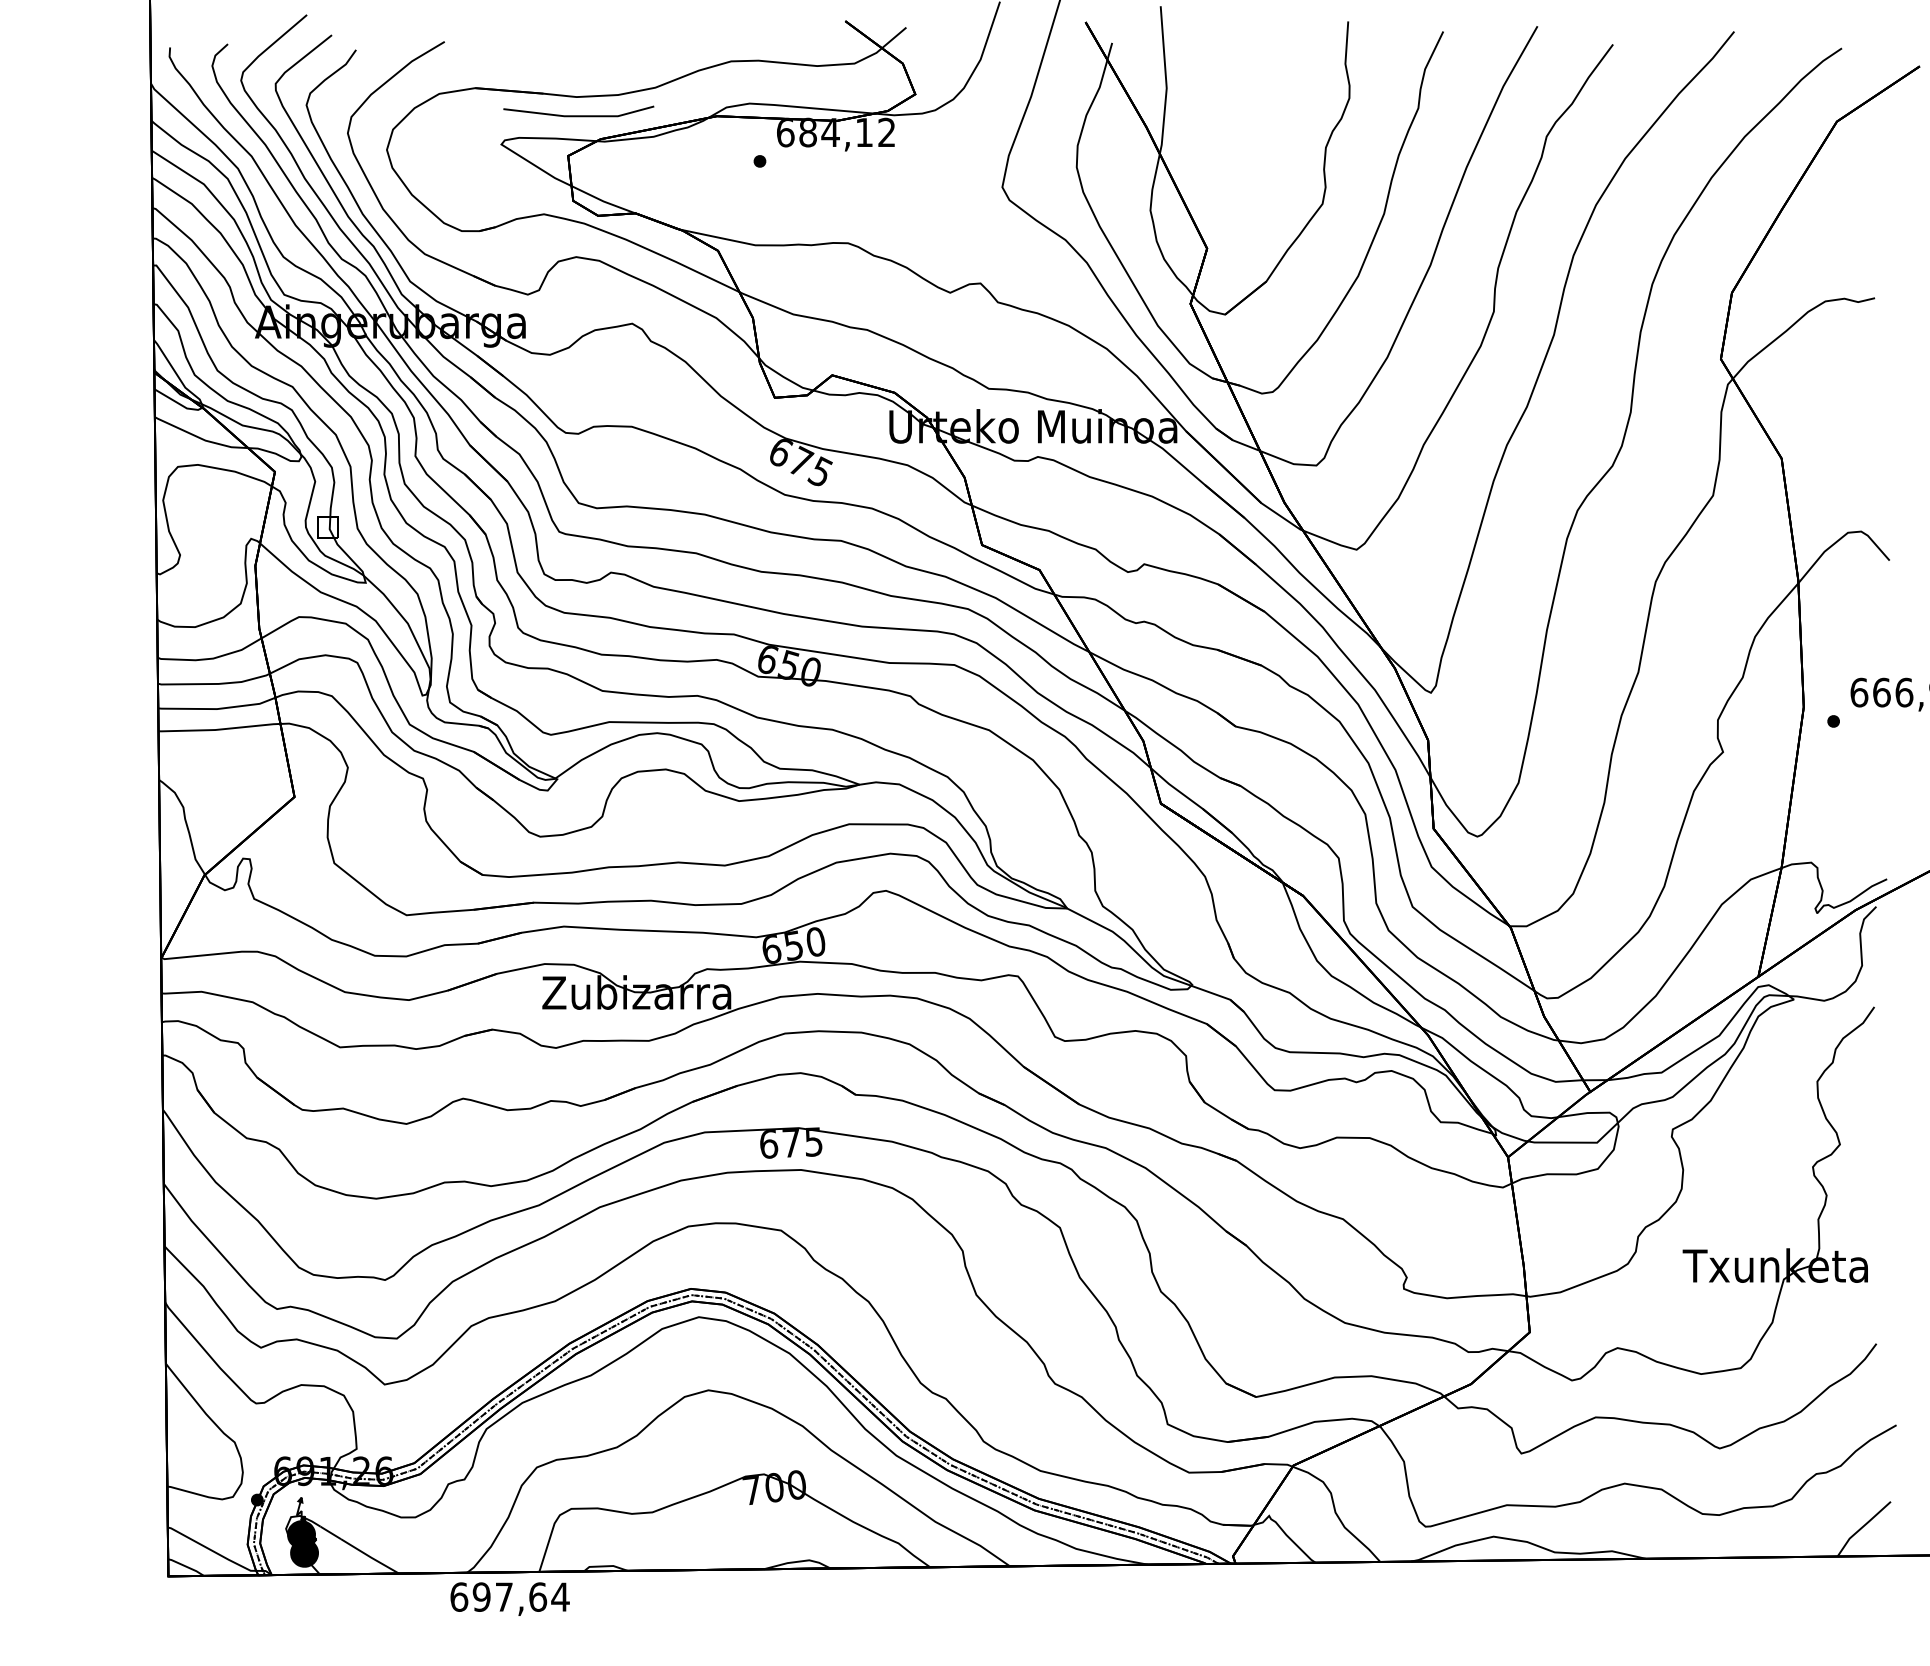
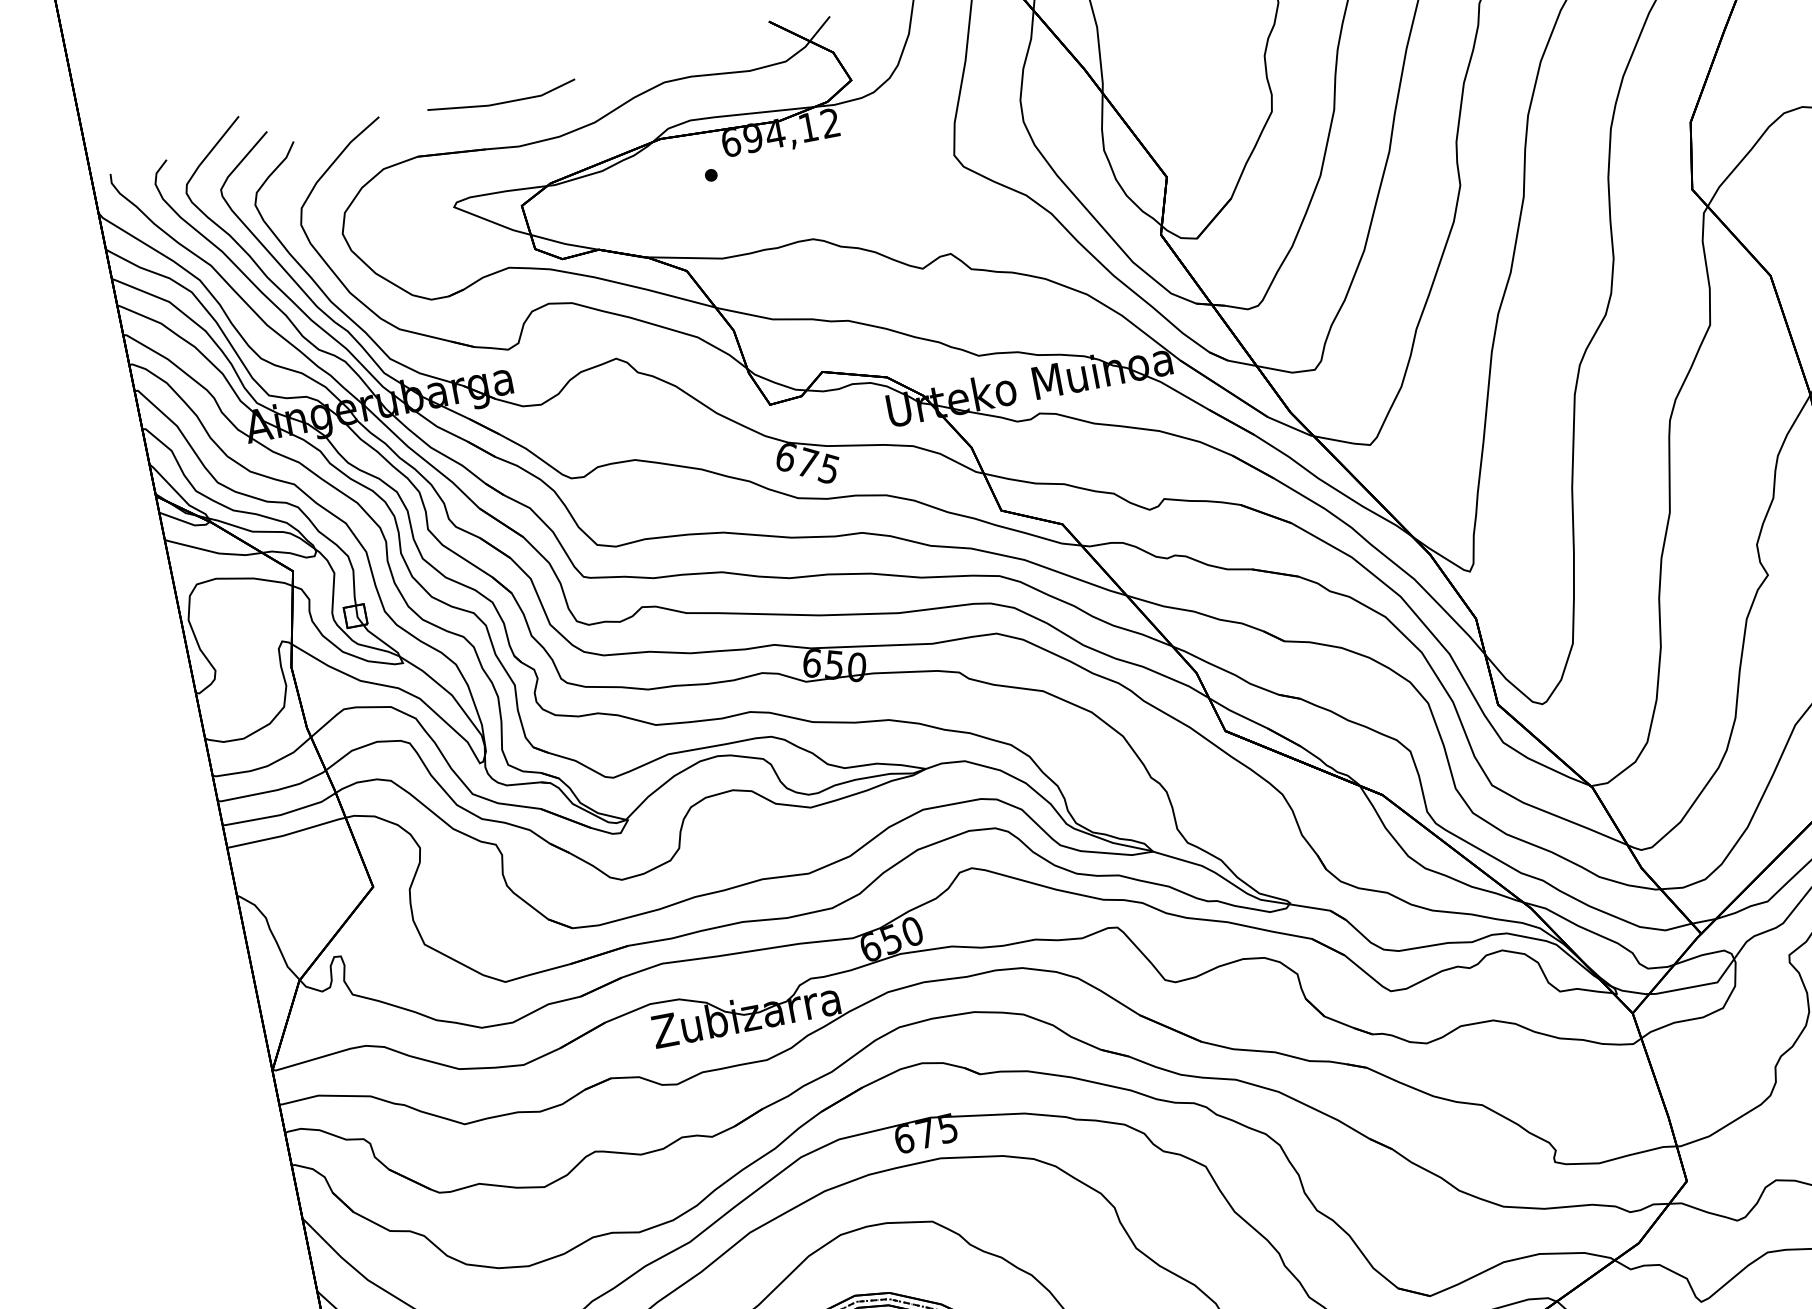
line: (578, 115) -> (502, 102), moved
text: (807, 132) -> (752, 138), 684,12 -> 694,12

